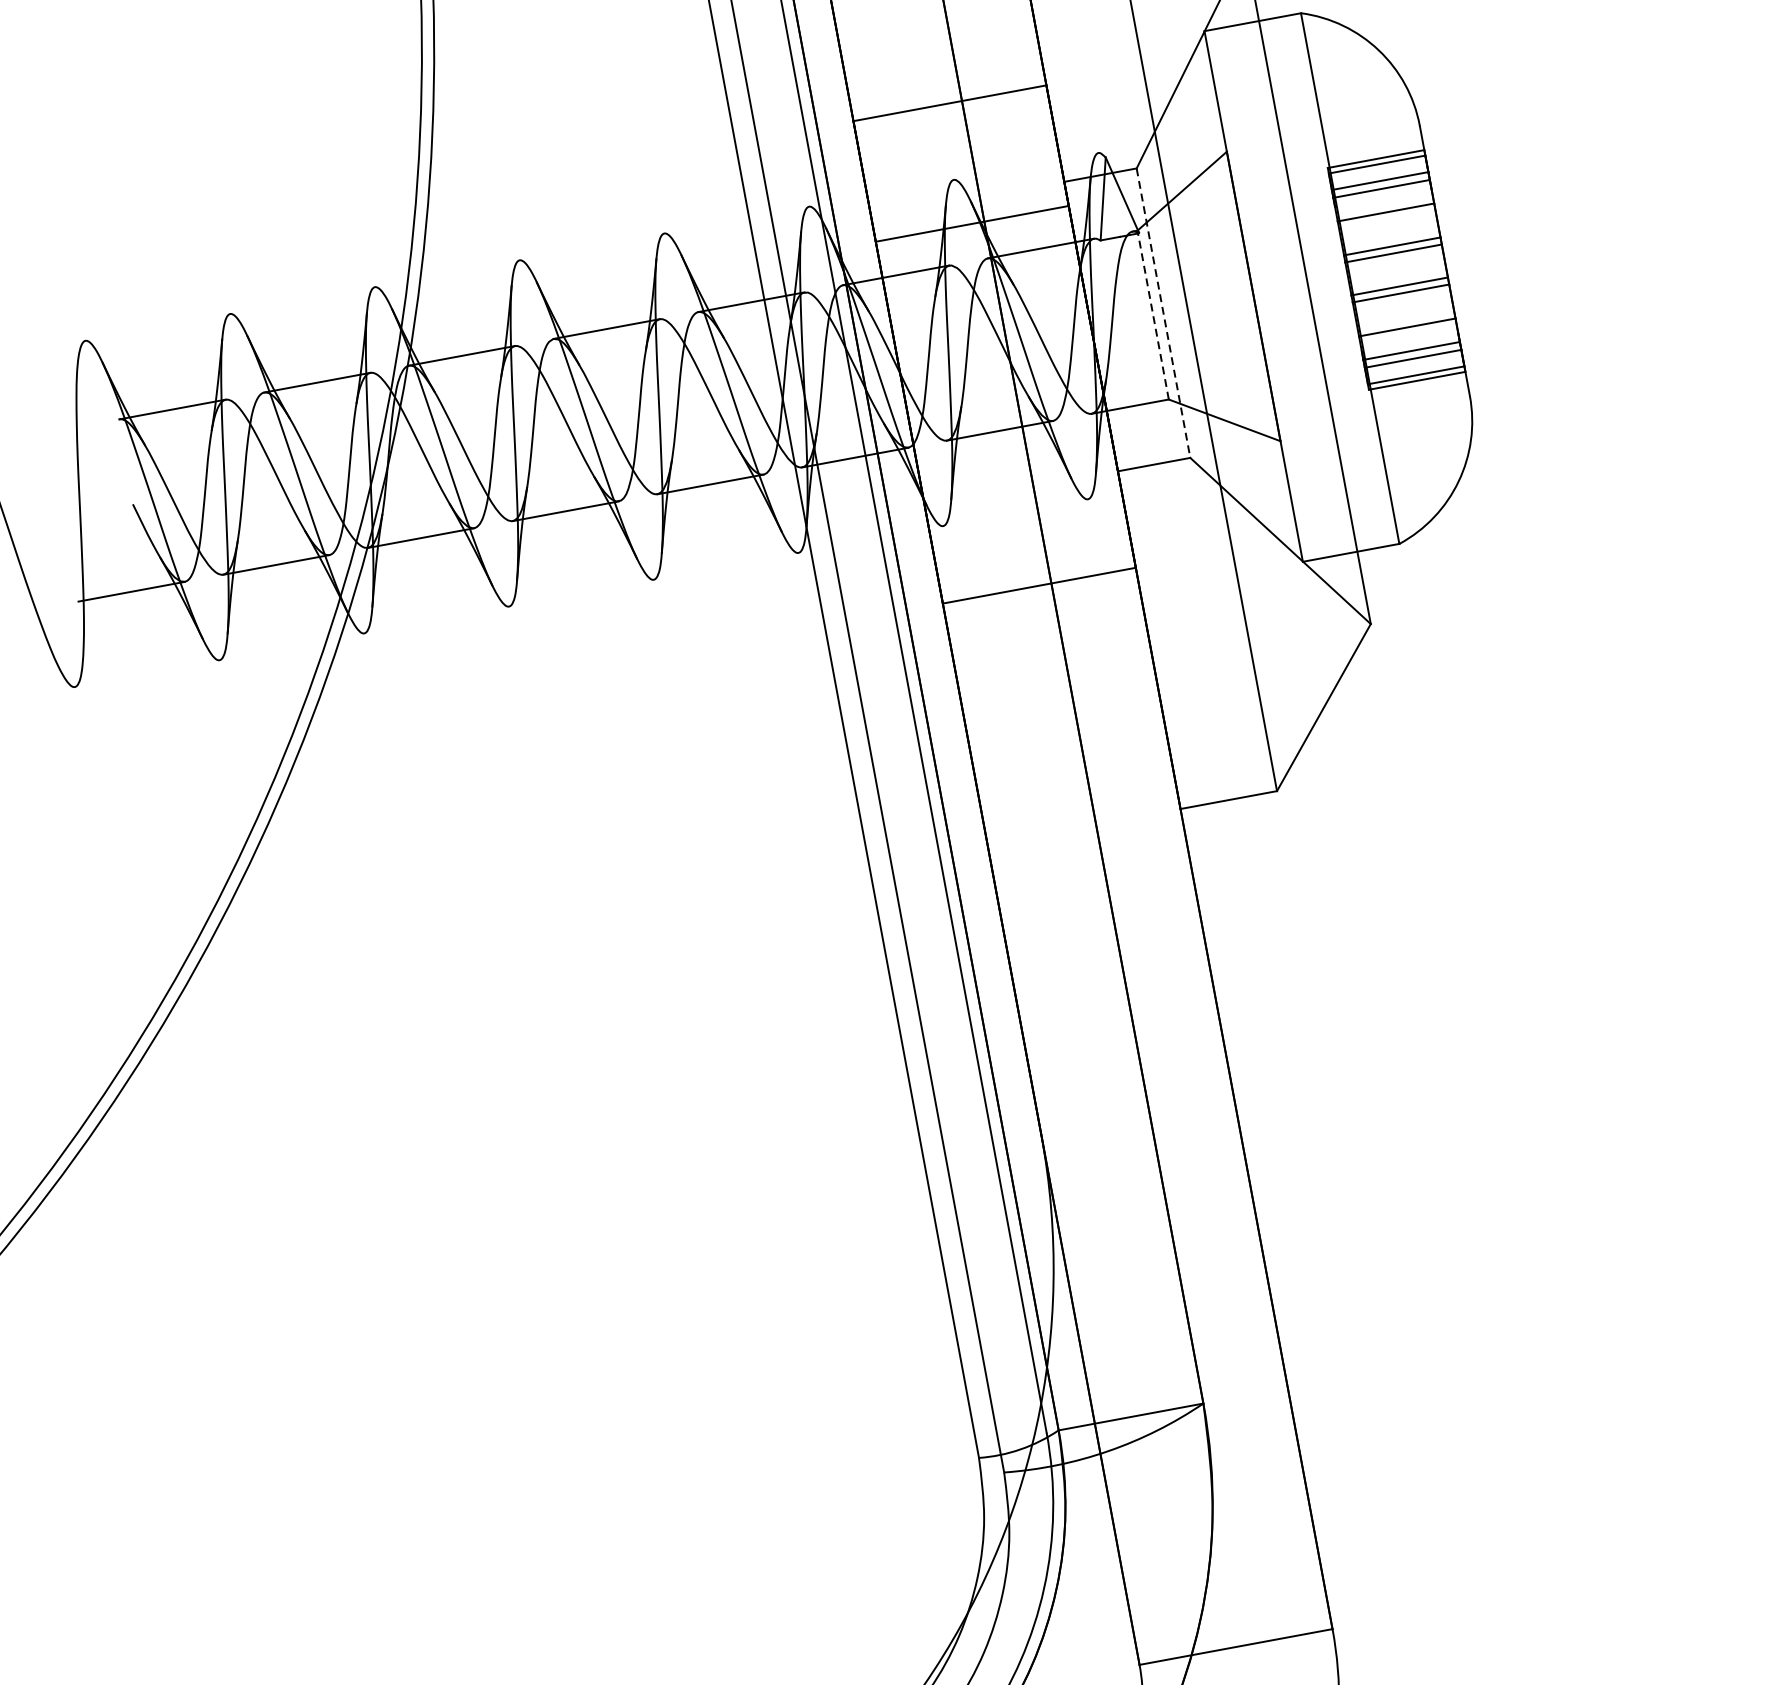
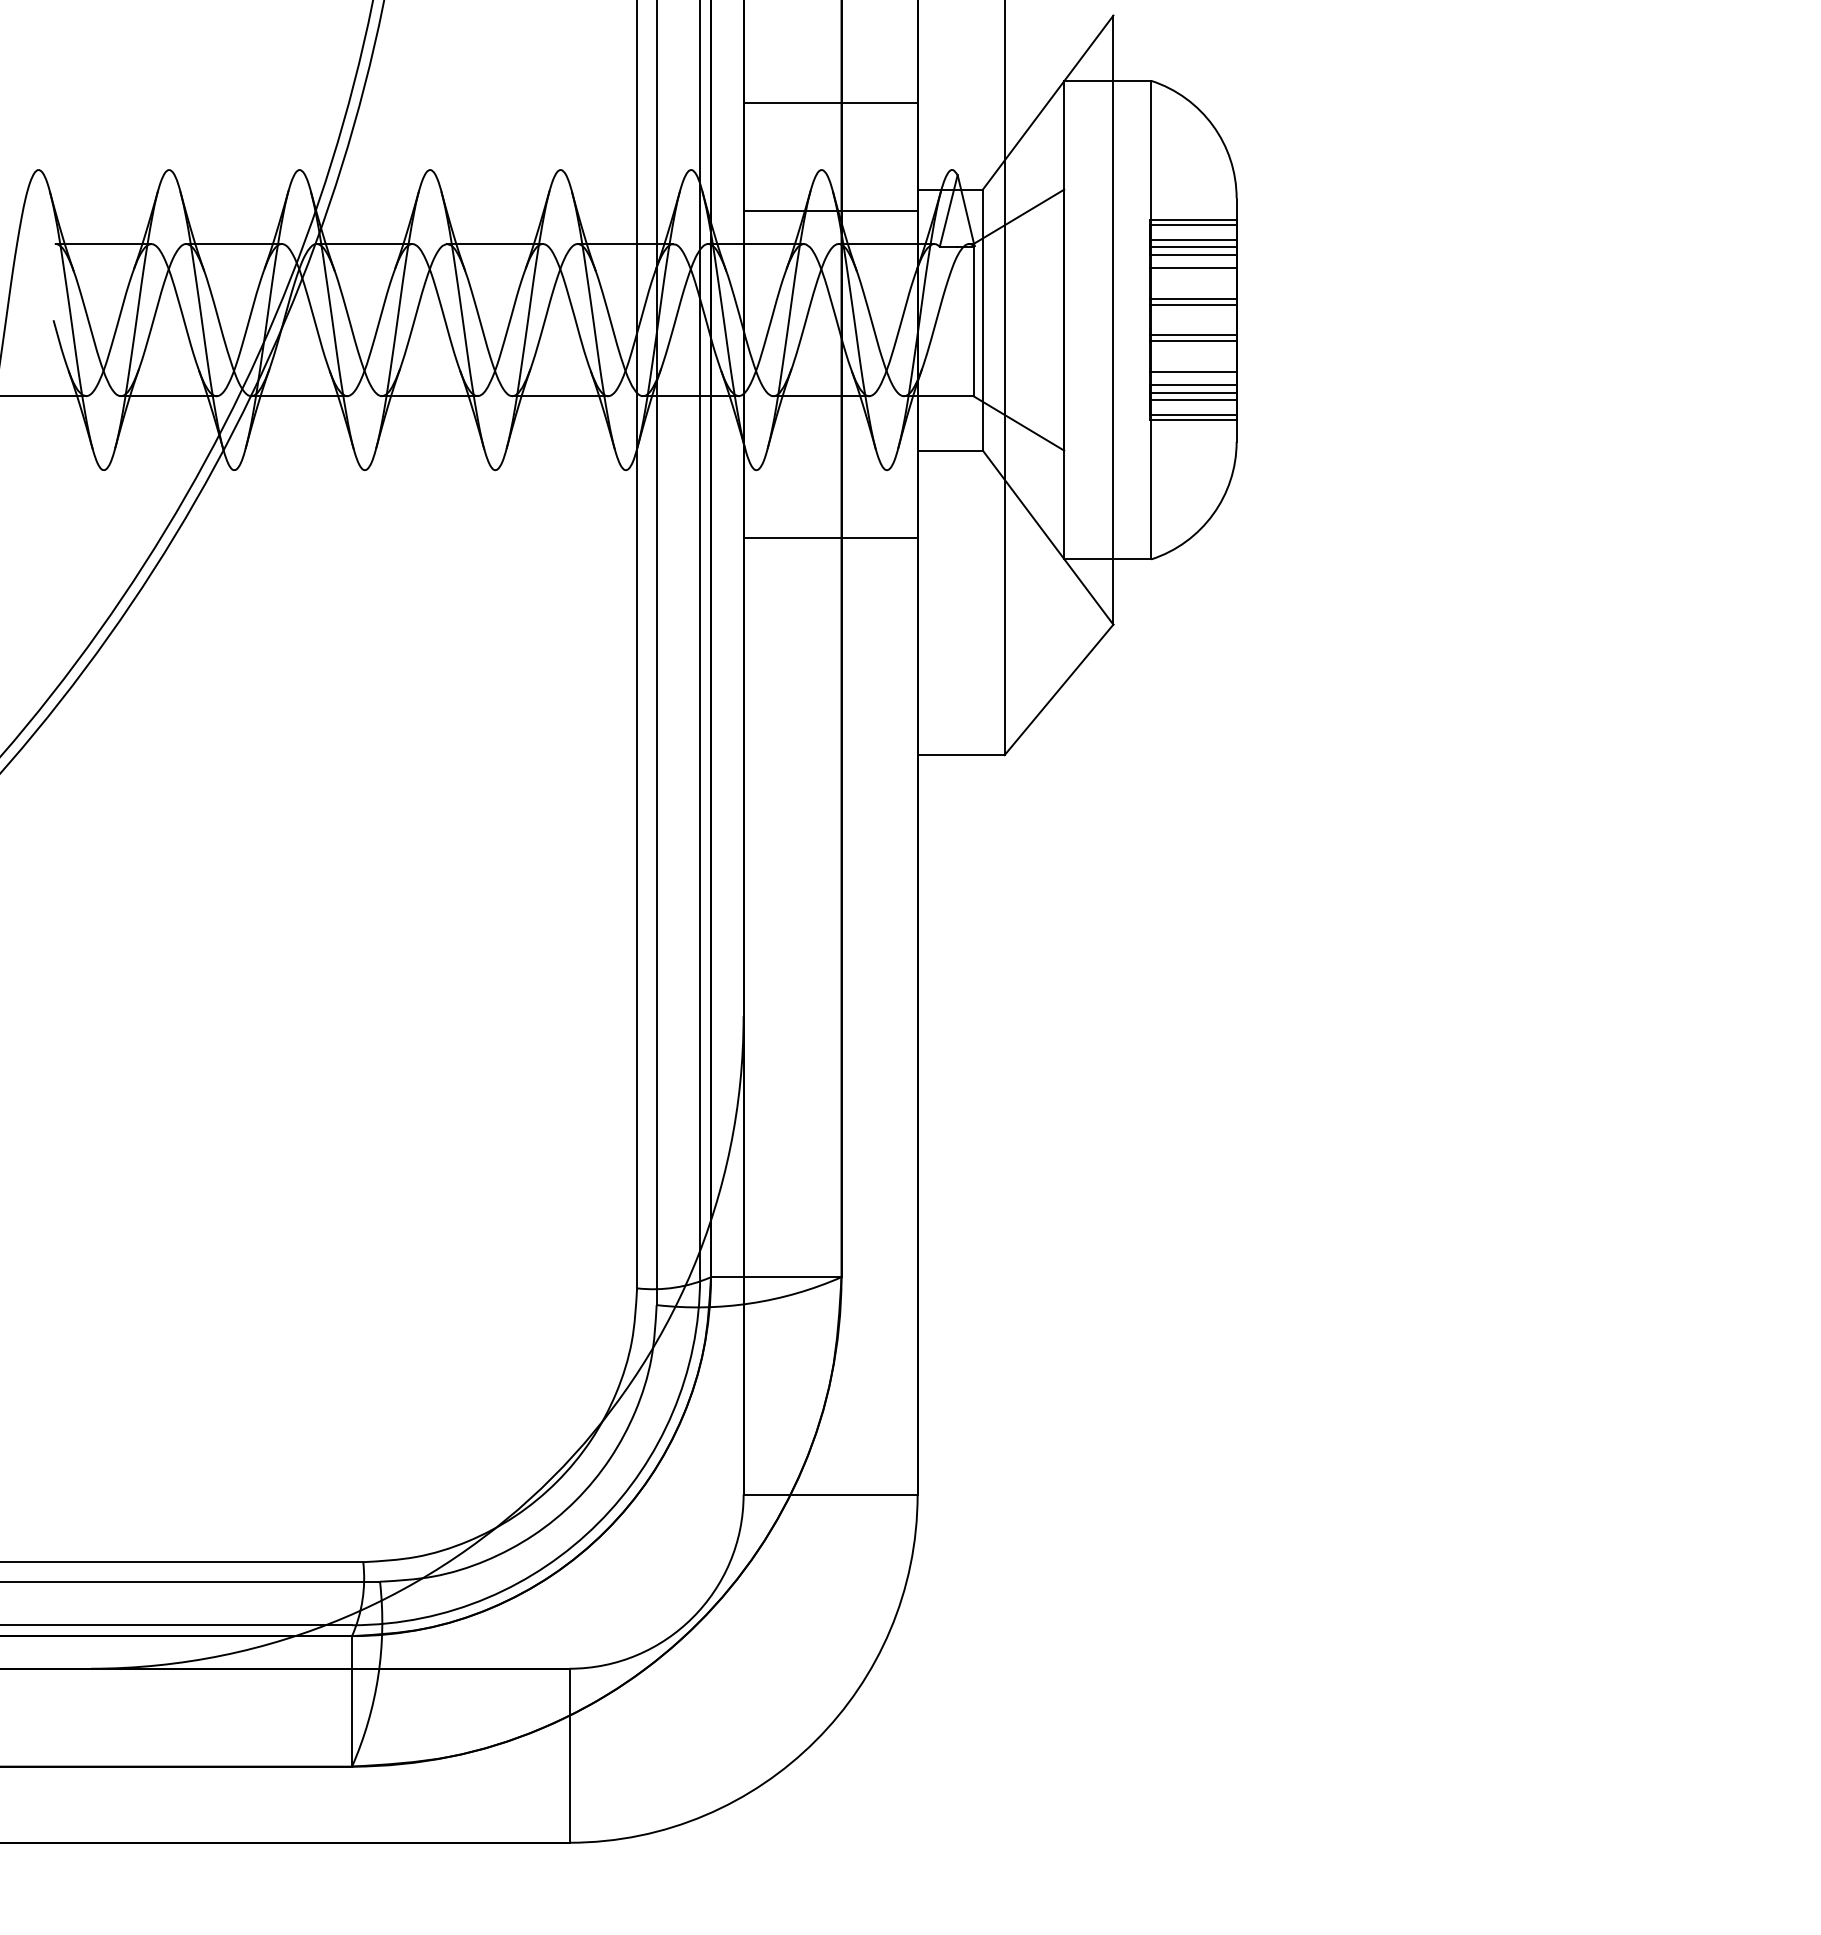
line: (1382, 197) -> (1192, 254), added
line: (1163, 313) -> (982, 320), dashed -> solid
line: (1152, 314) -> (973, 319), dashed -> solid
line: (1409, 342) -> (1192, 385), added

